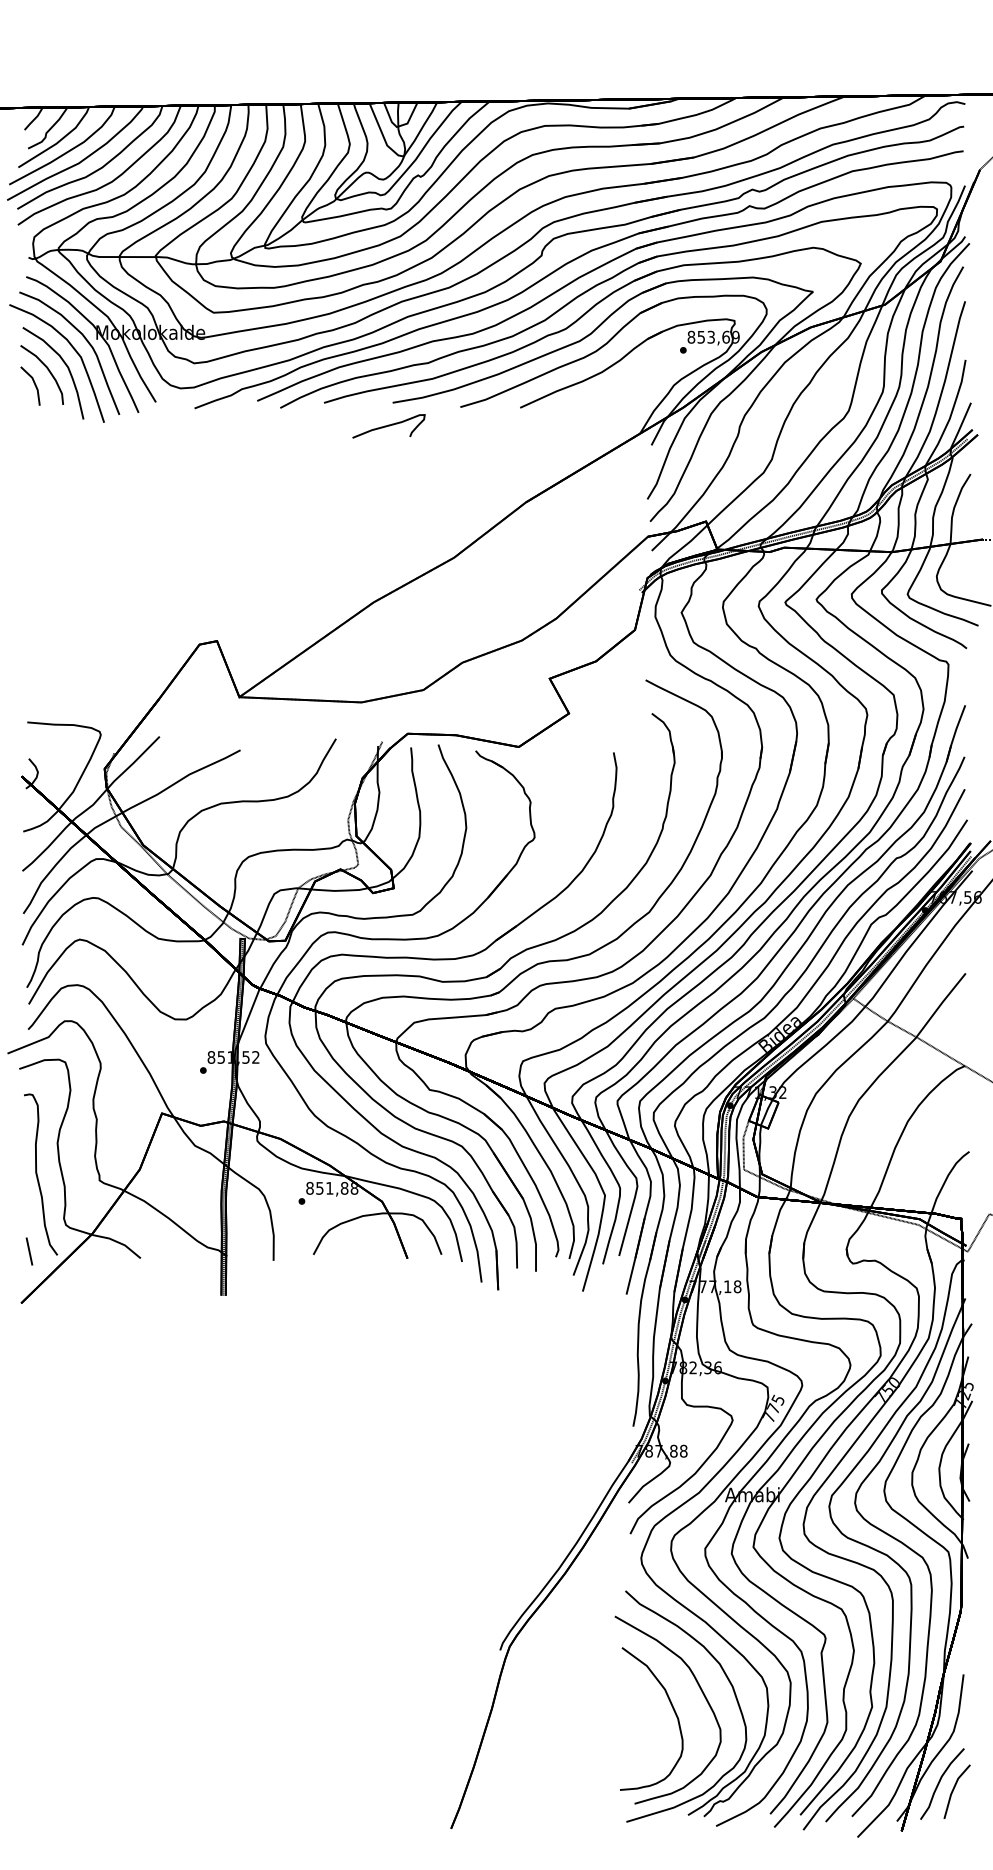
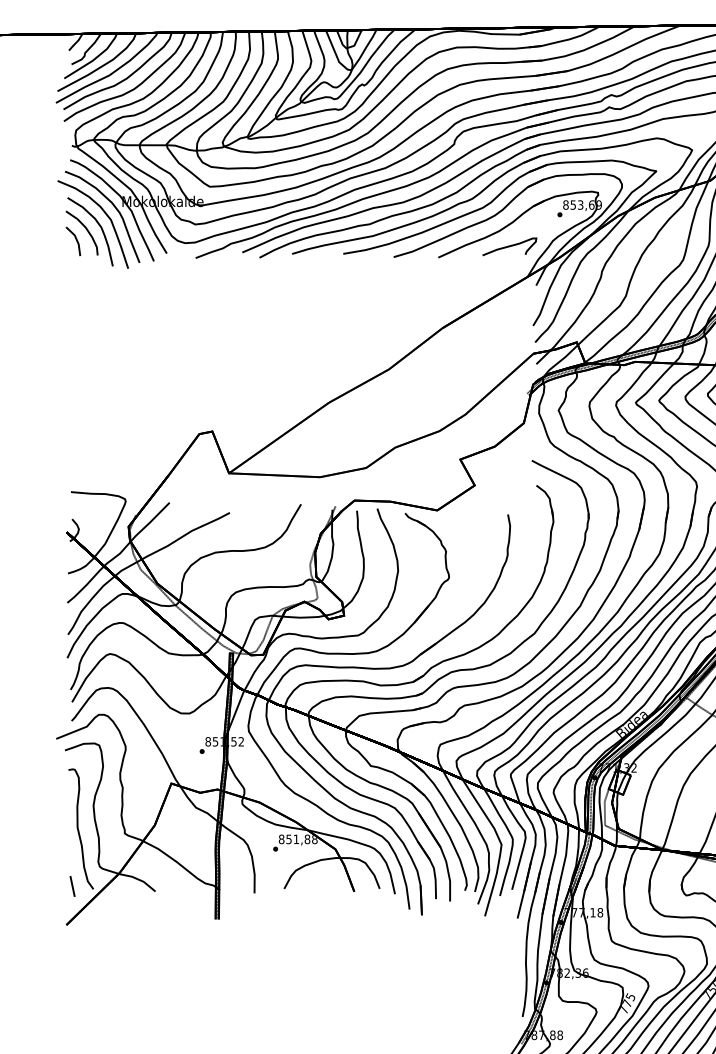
curve: (388, 426) -> (509, 246), moved

